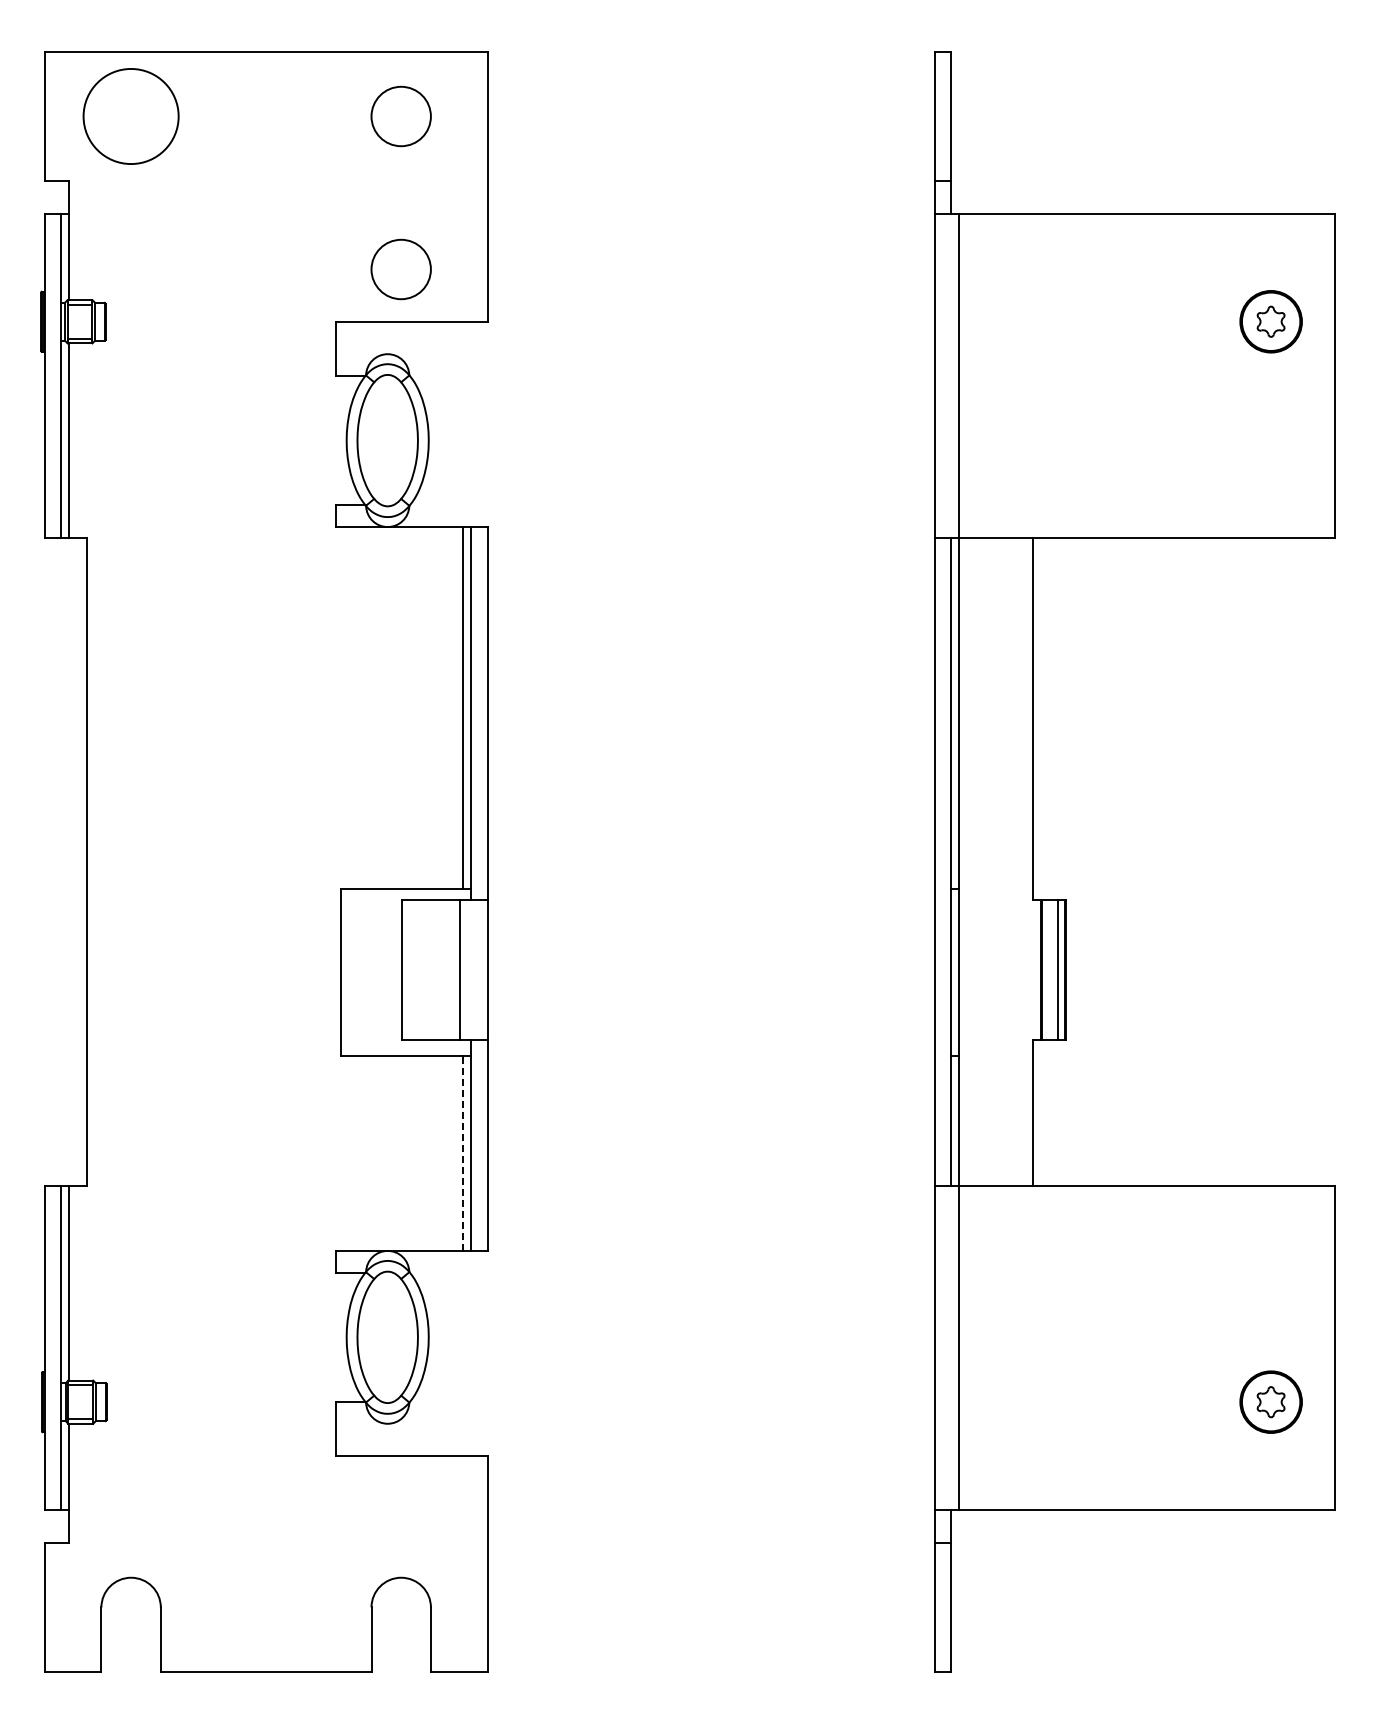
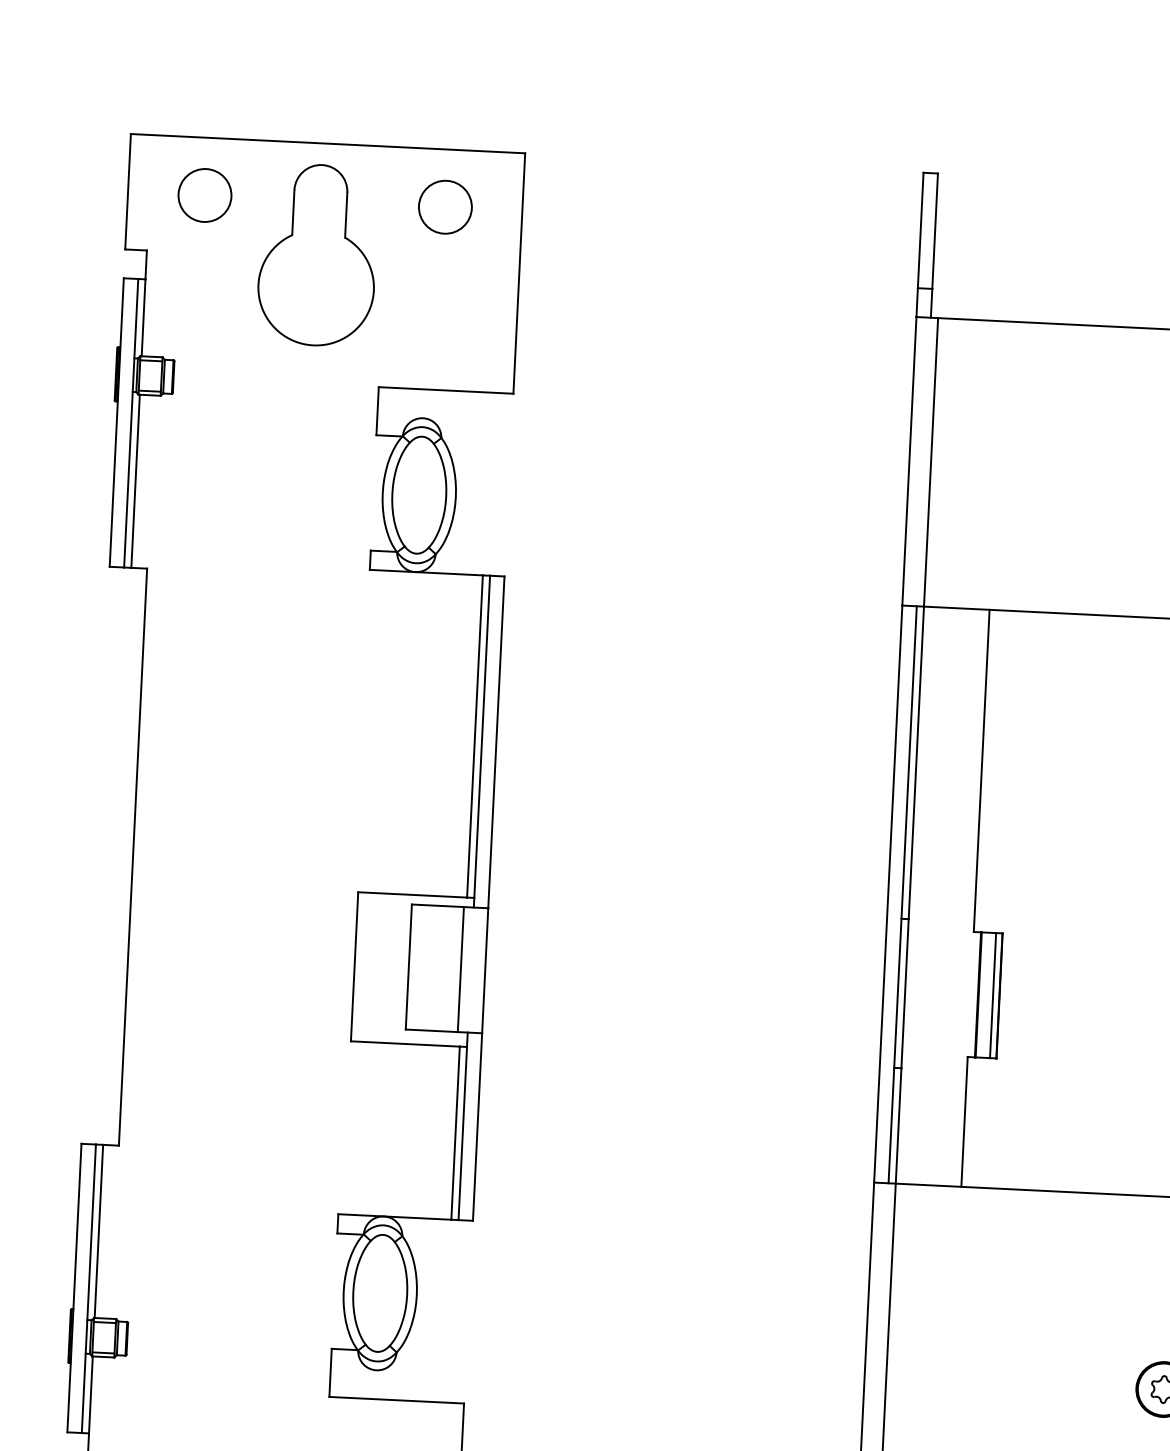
circle: (130, 116) -> (204, 195), size x0.62
part: (260, 177) -> (317, 255), added
circle: (400, 269) -> (438, 343), removed
line: (463, 1153) -> (455, 1133), dashed -> solid

